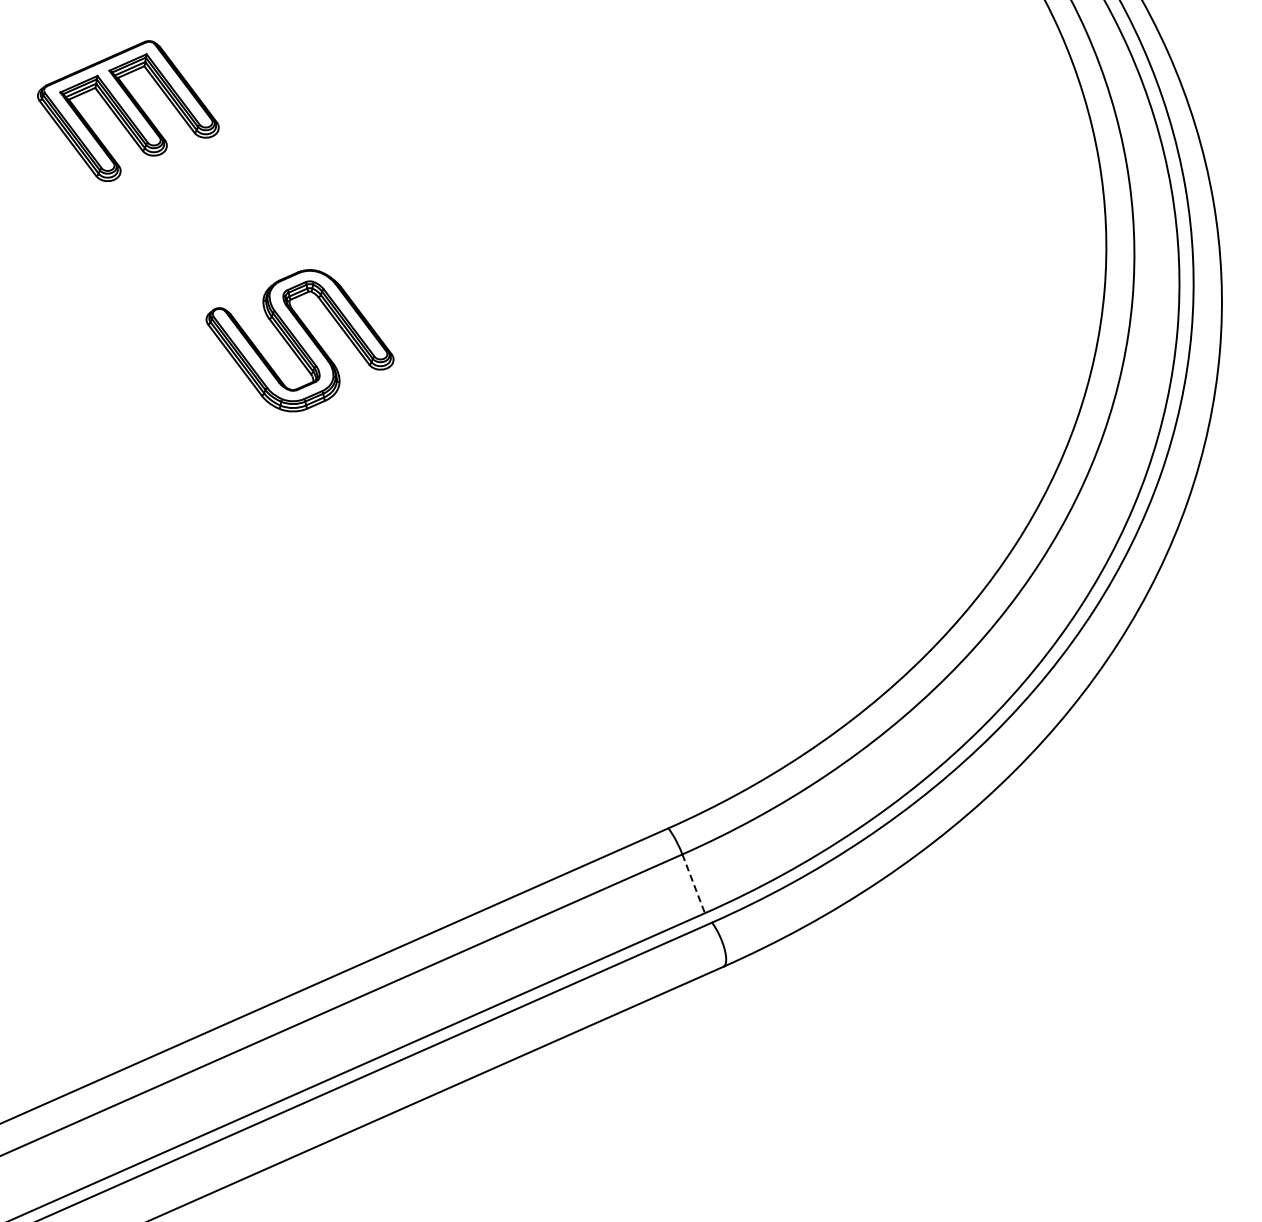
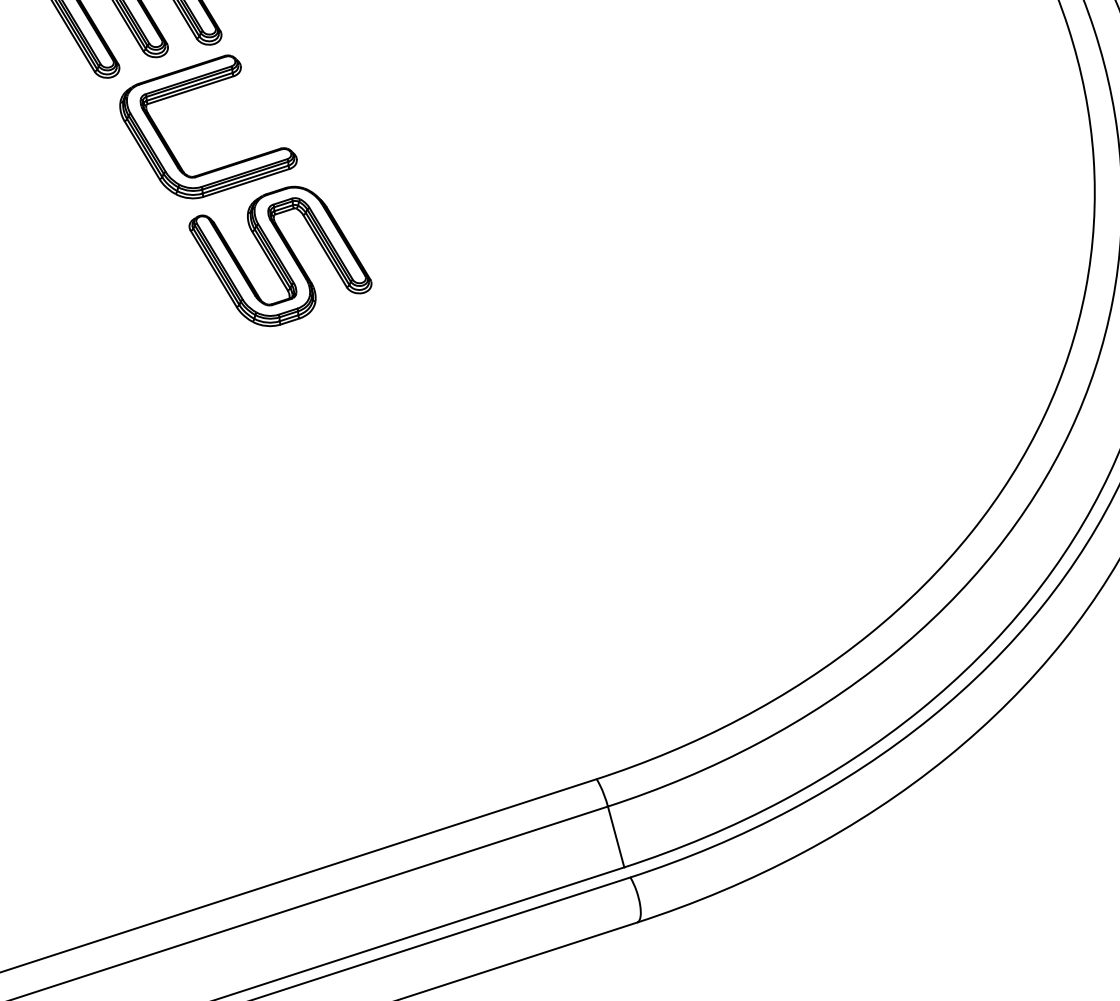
part: (197, 184) -> (194, 90), added
line: (693, 883) -> (615, 836), dashed -> solid

